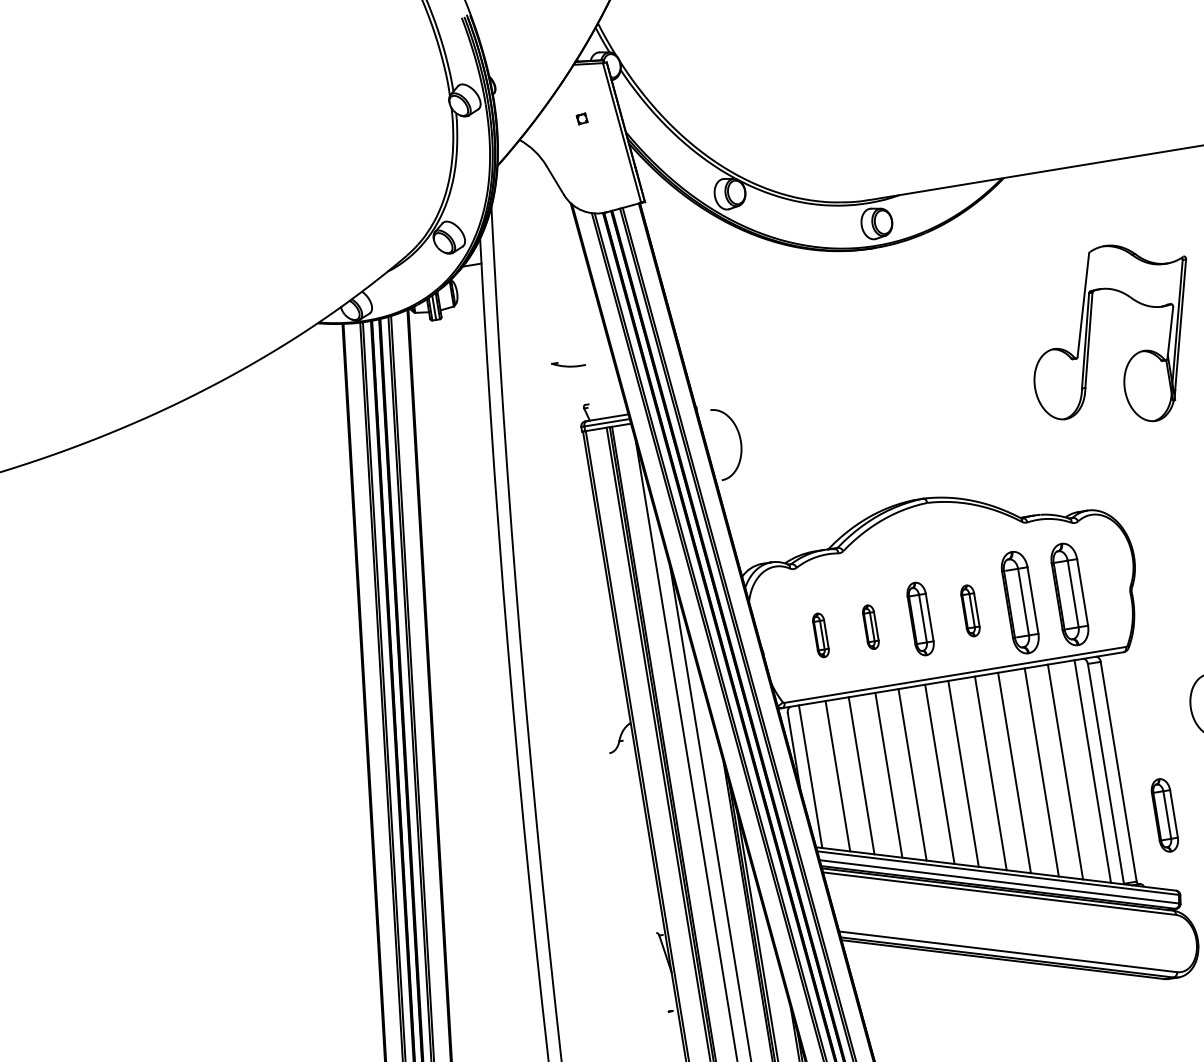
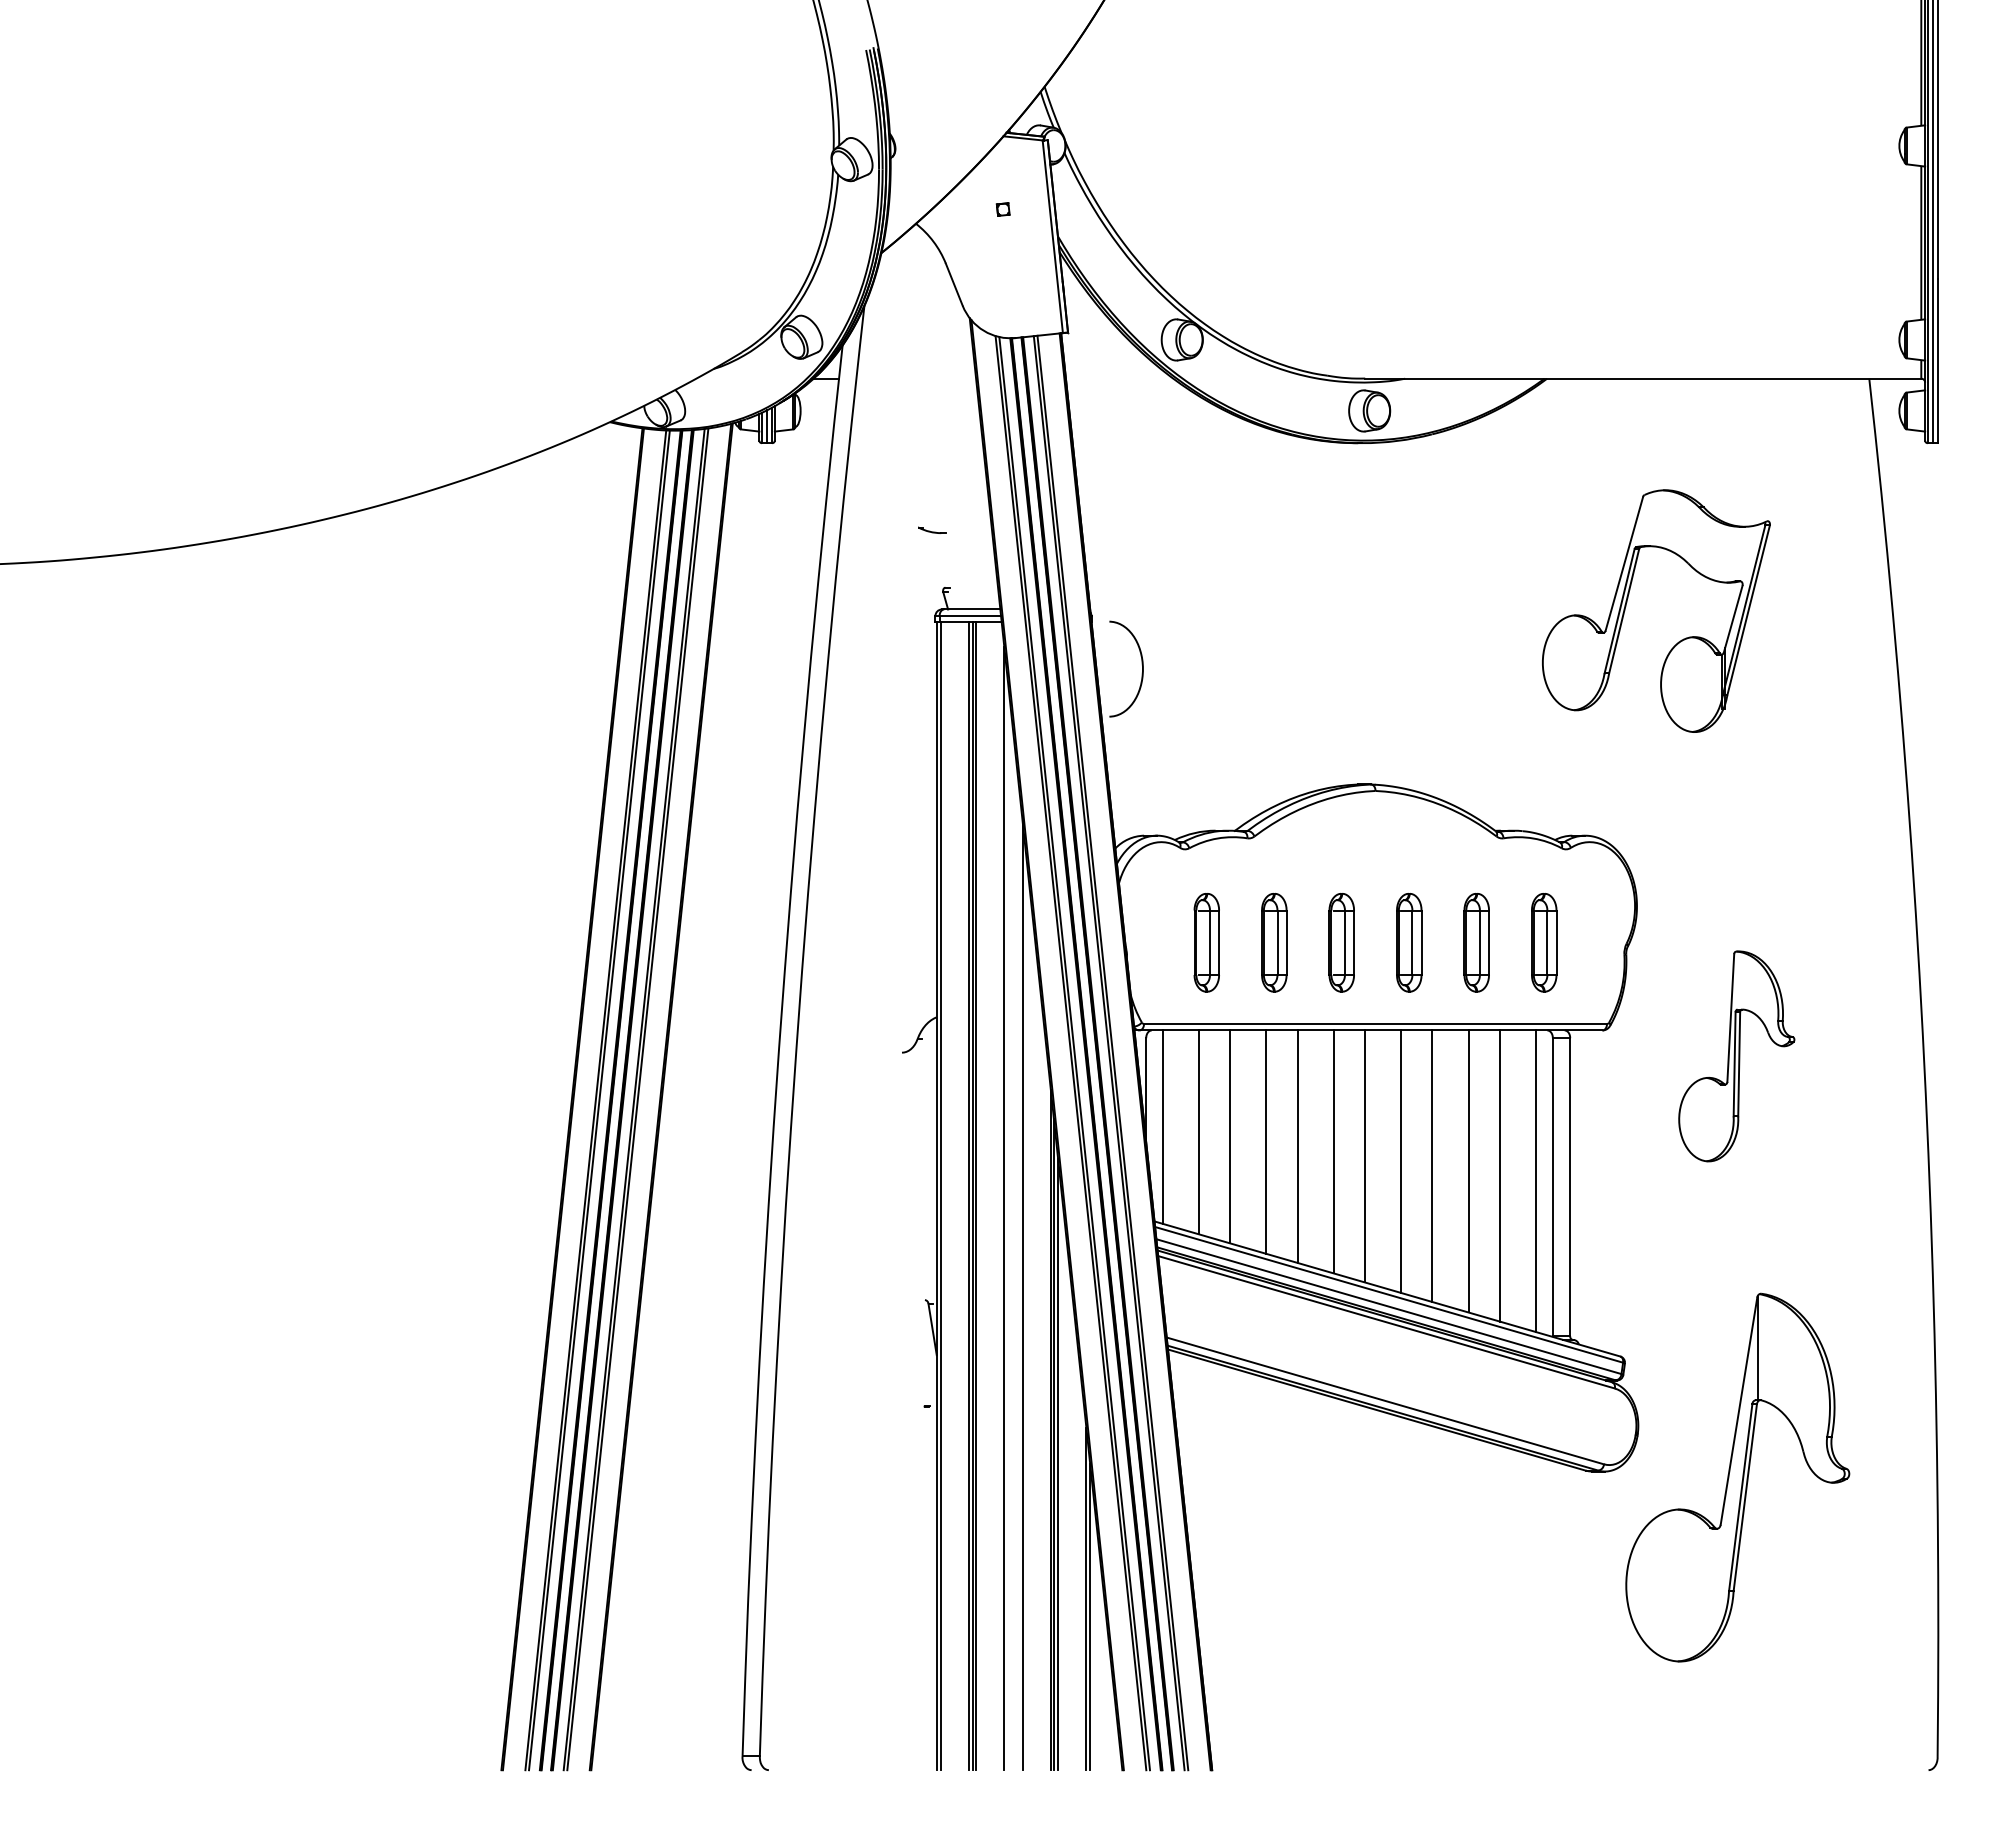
part: (568, 363) -> (932, 529), size x0.62
part: (1070, 594) -> (1544, 942), size x0.71
part: (1019, 602) -> (1476, 942), size x0.71
part: (970, 610) -> (1409, 942), size x1.43
part: (870, 626) -> (1274, 942), size x1.67
part: (820, 635) -> (1206, 942), size x1.67
part: (1164, 815) -> (1621, 1254), removed

